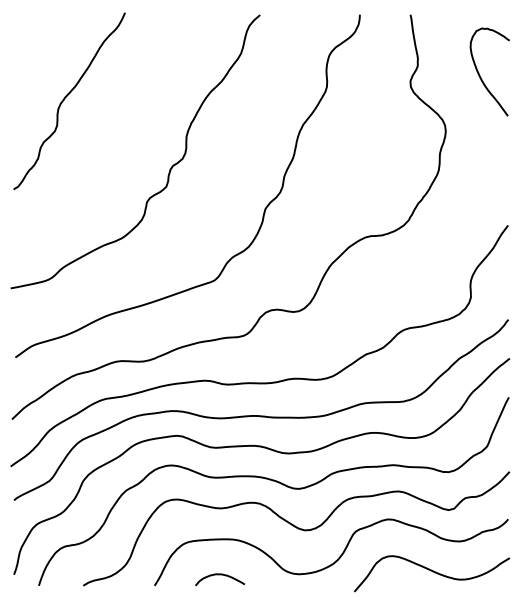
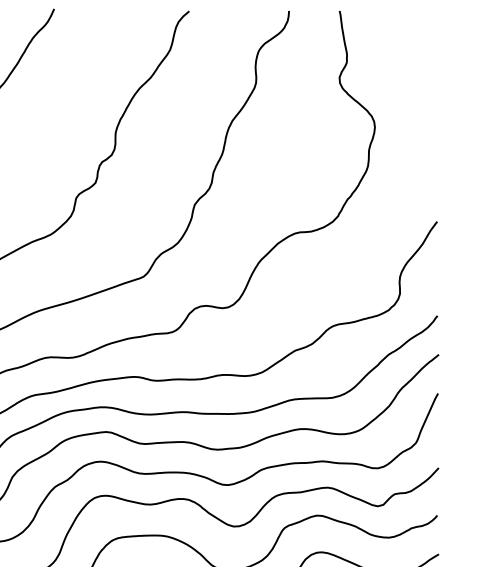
curve: (480, 75) -> (409, 71), removed

